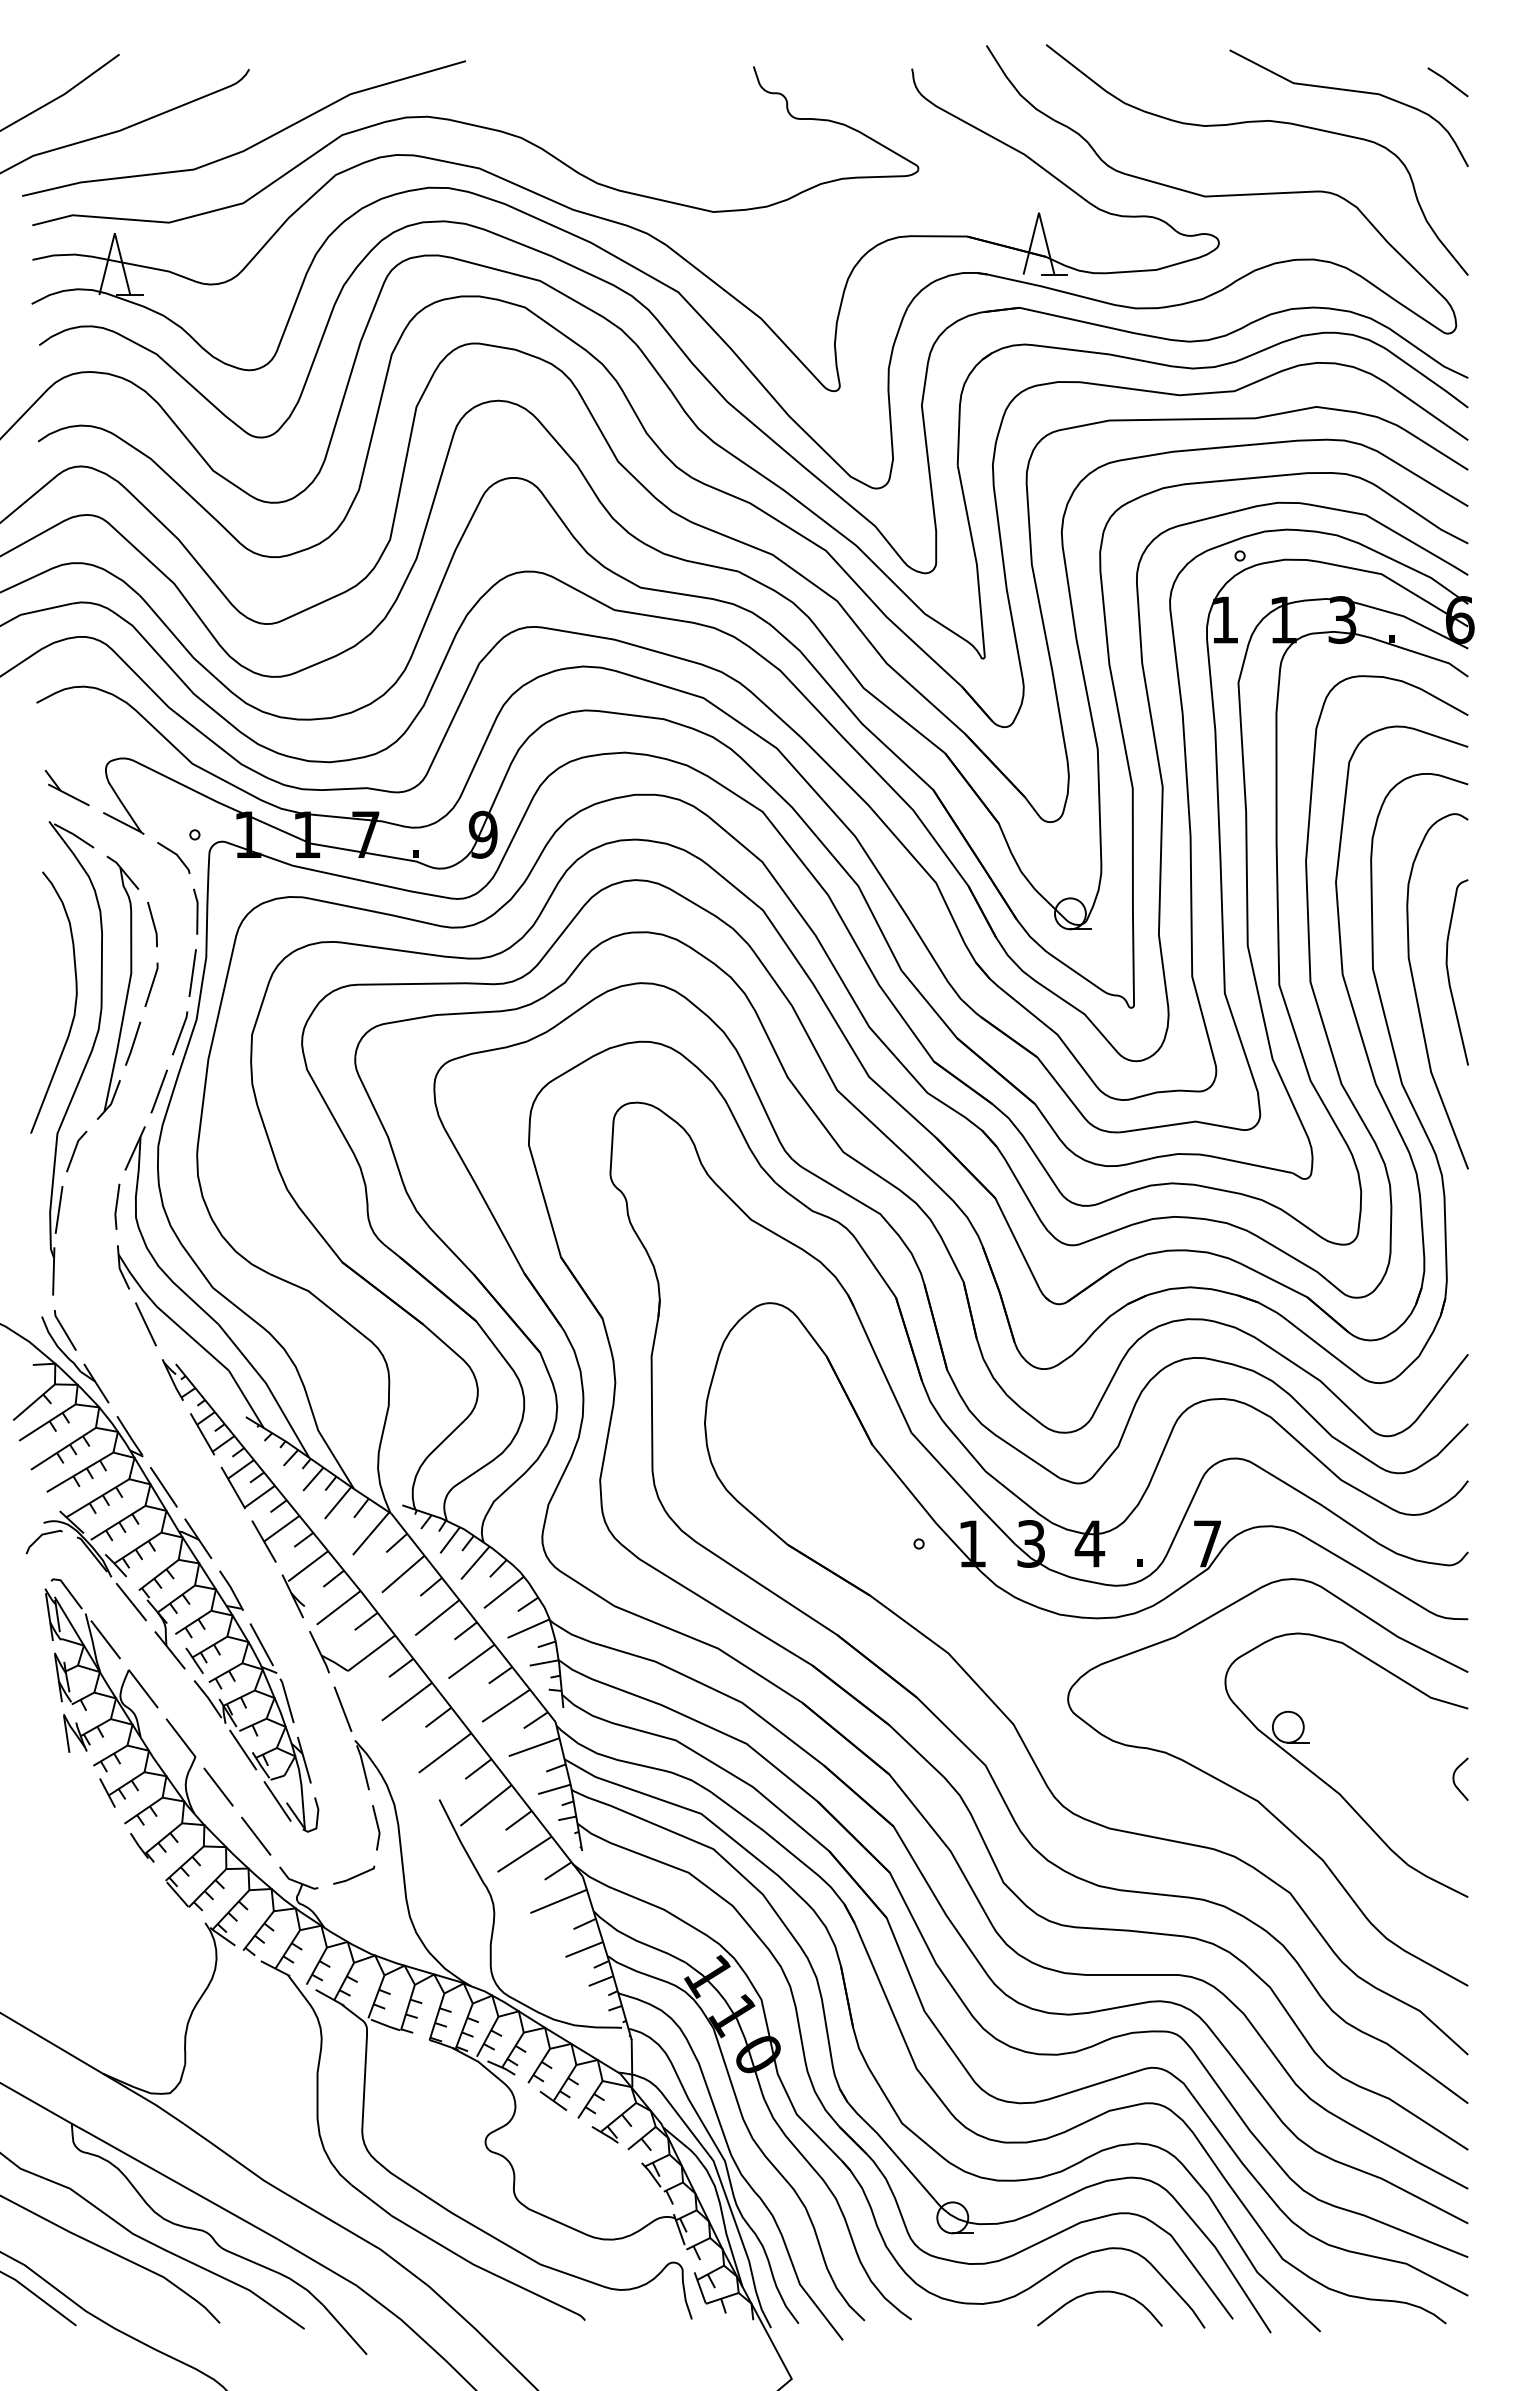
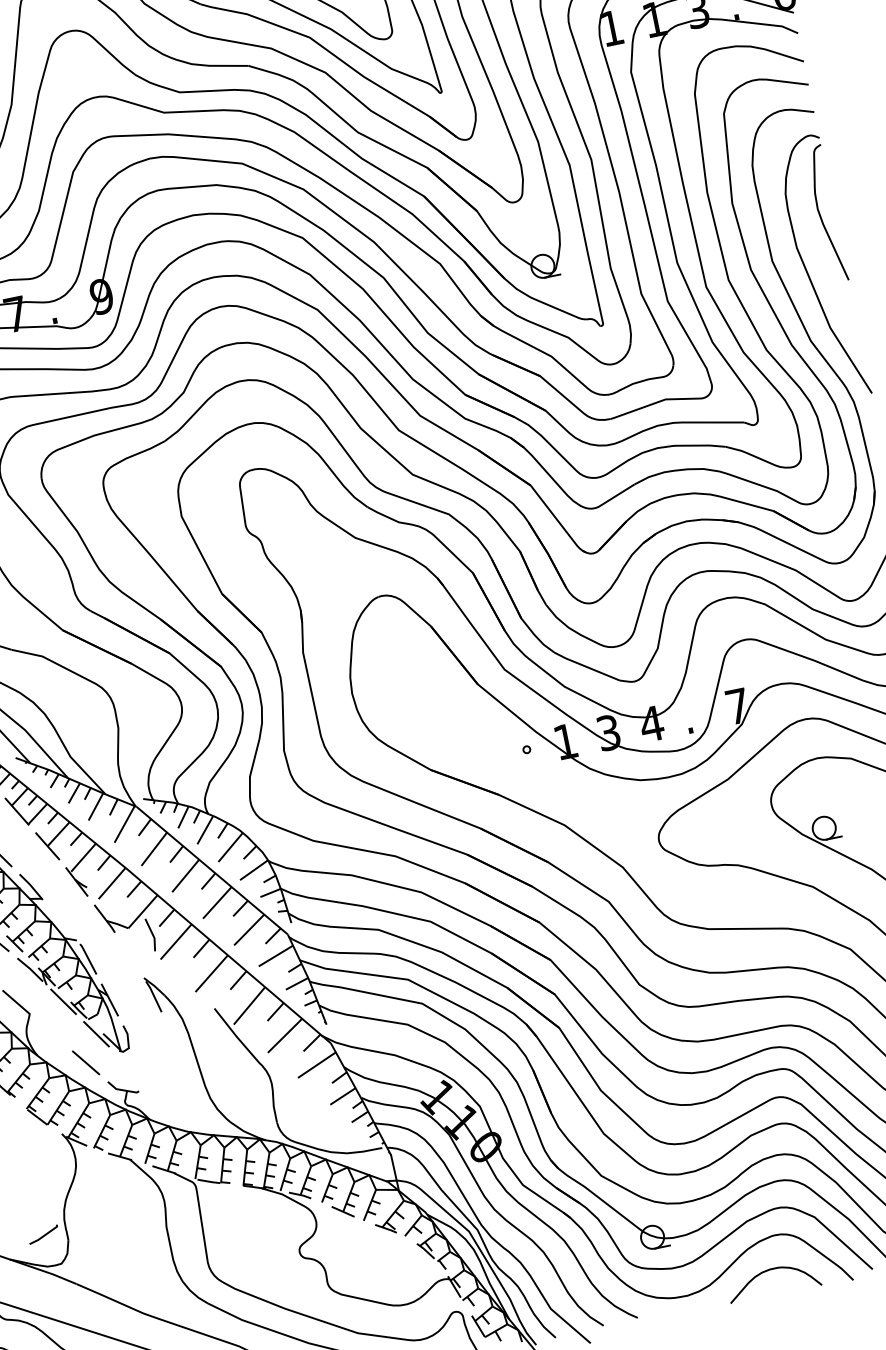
curve: (1449, 975) -> (821, 217), moved
line: (261, 1644) -> (61, 921), removed
line: (342, 1709) -> (130, 957), removed
line: (218, 1786) -> (51, 1032), removed
line: (377, 1827) -> (152, 934), moved
line: (355, 1875) -> (44, 1234), moved

